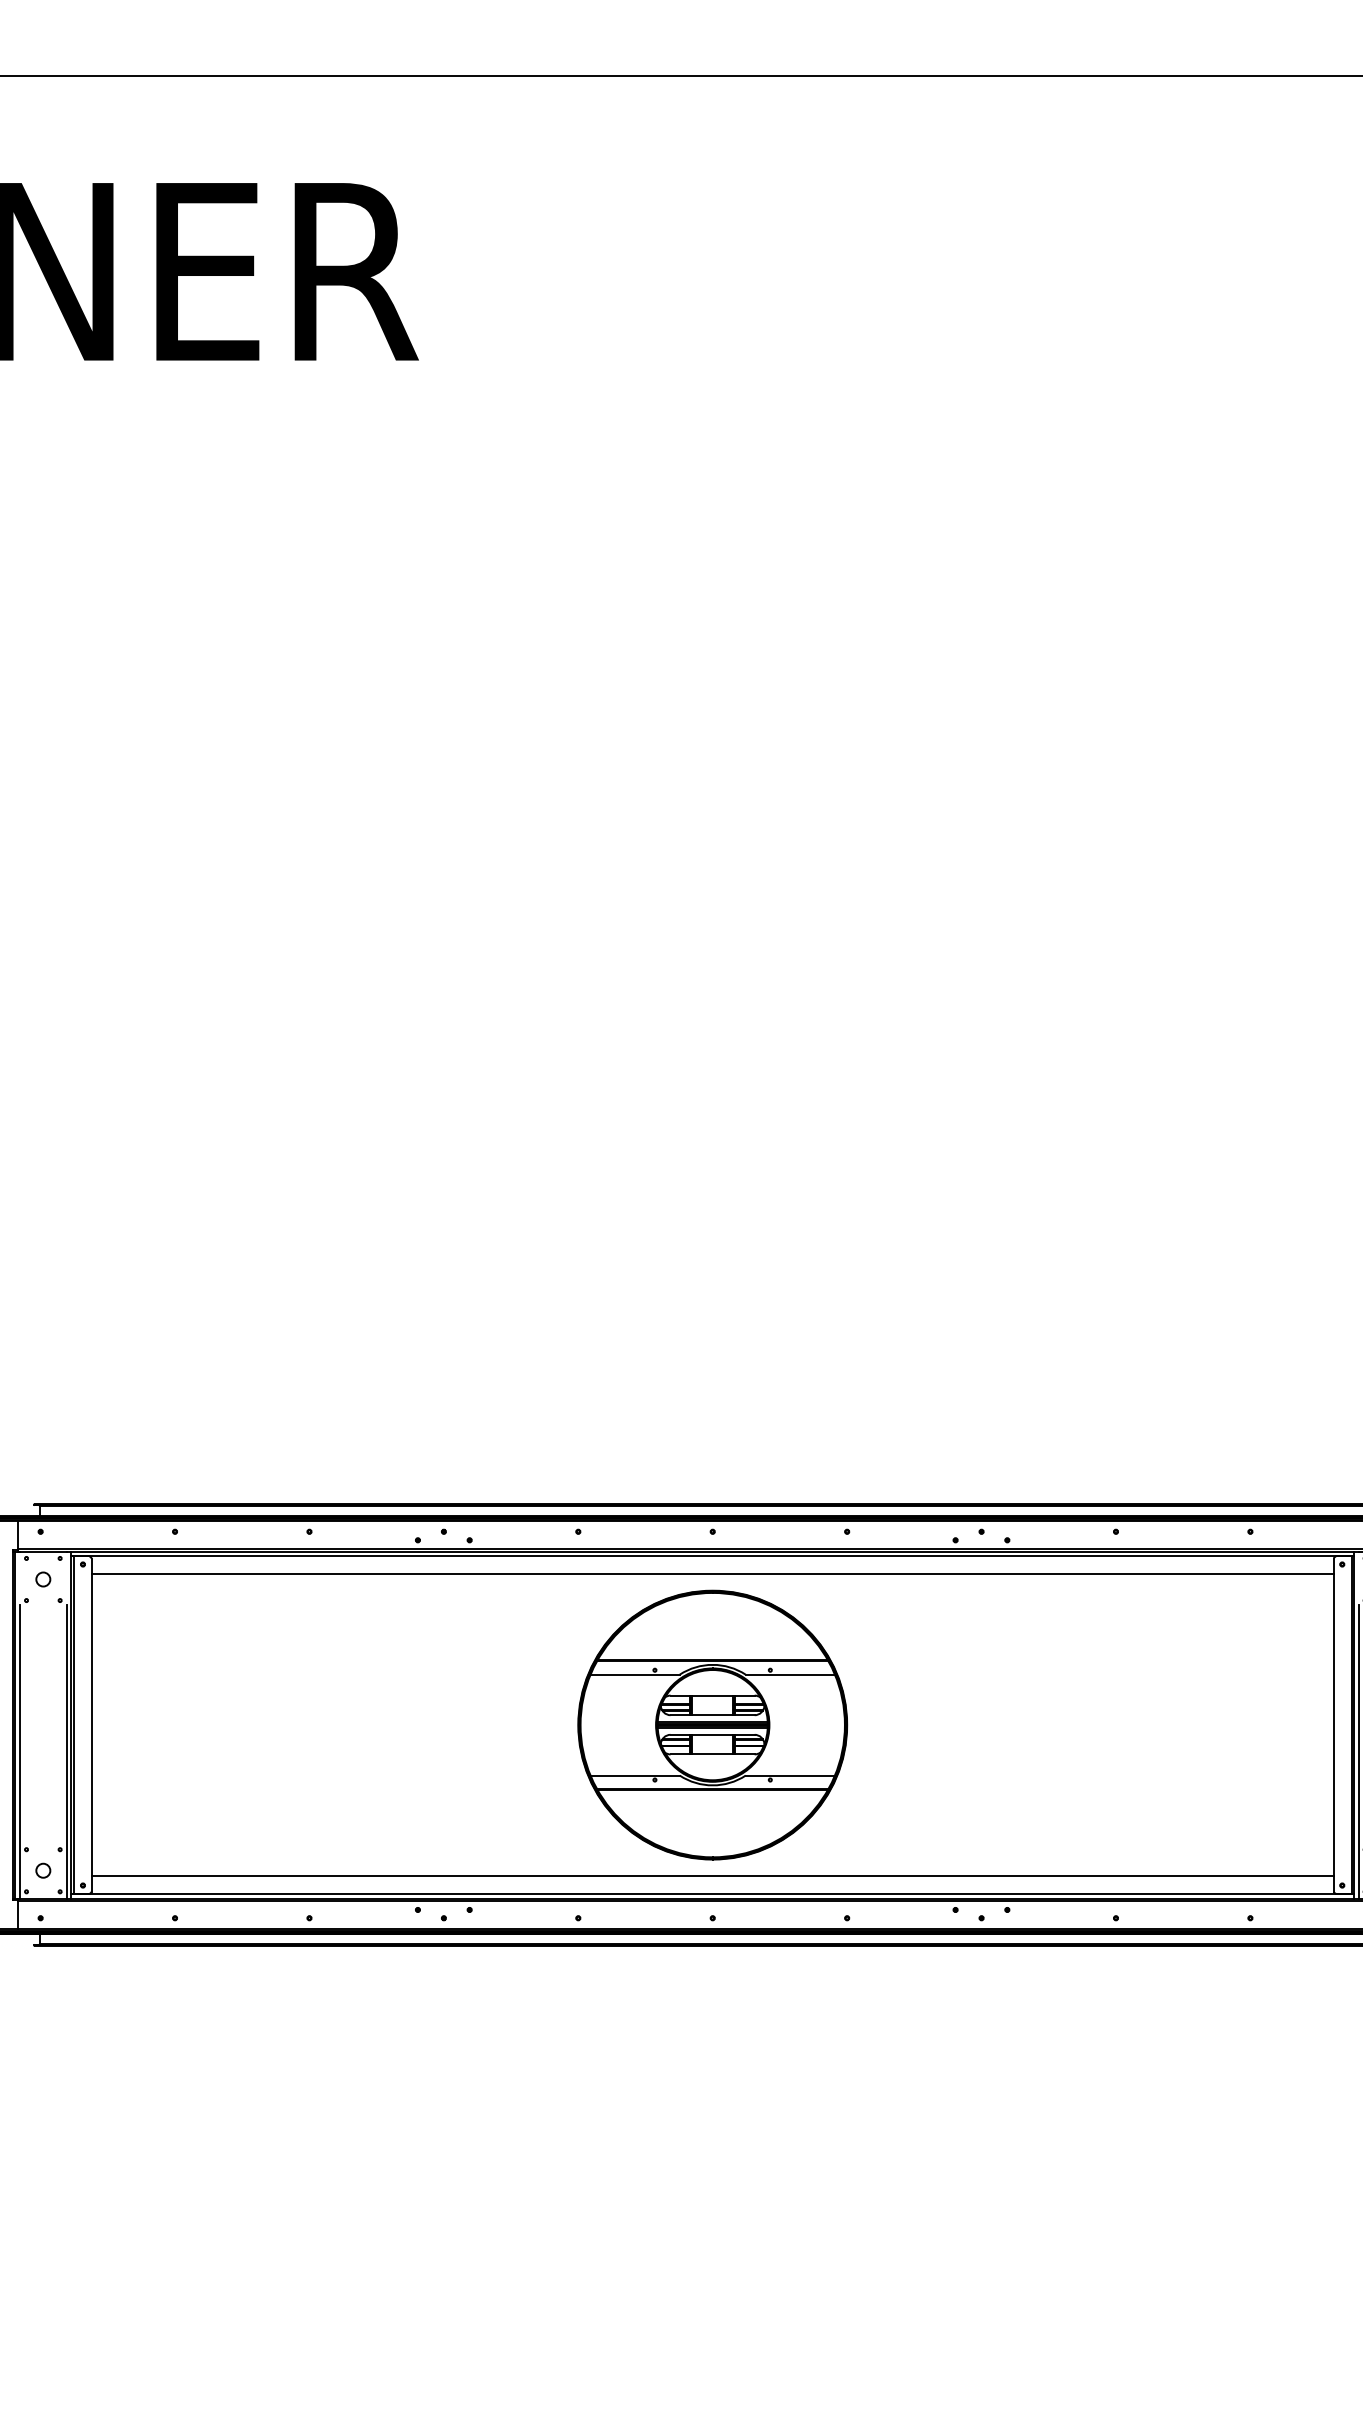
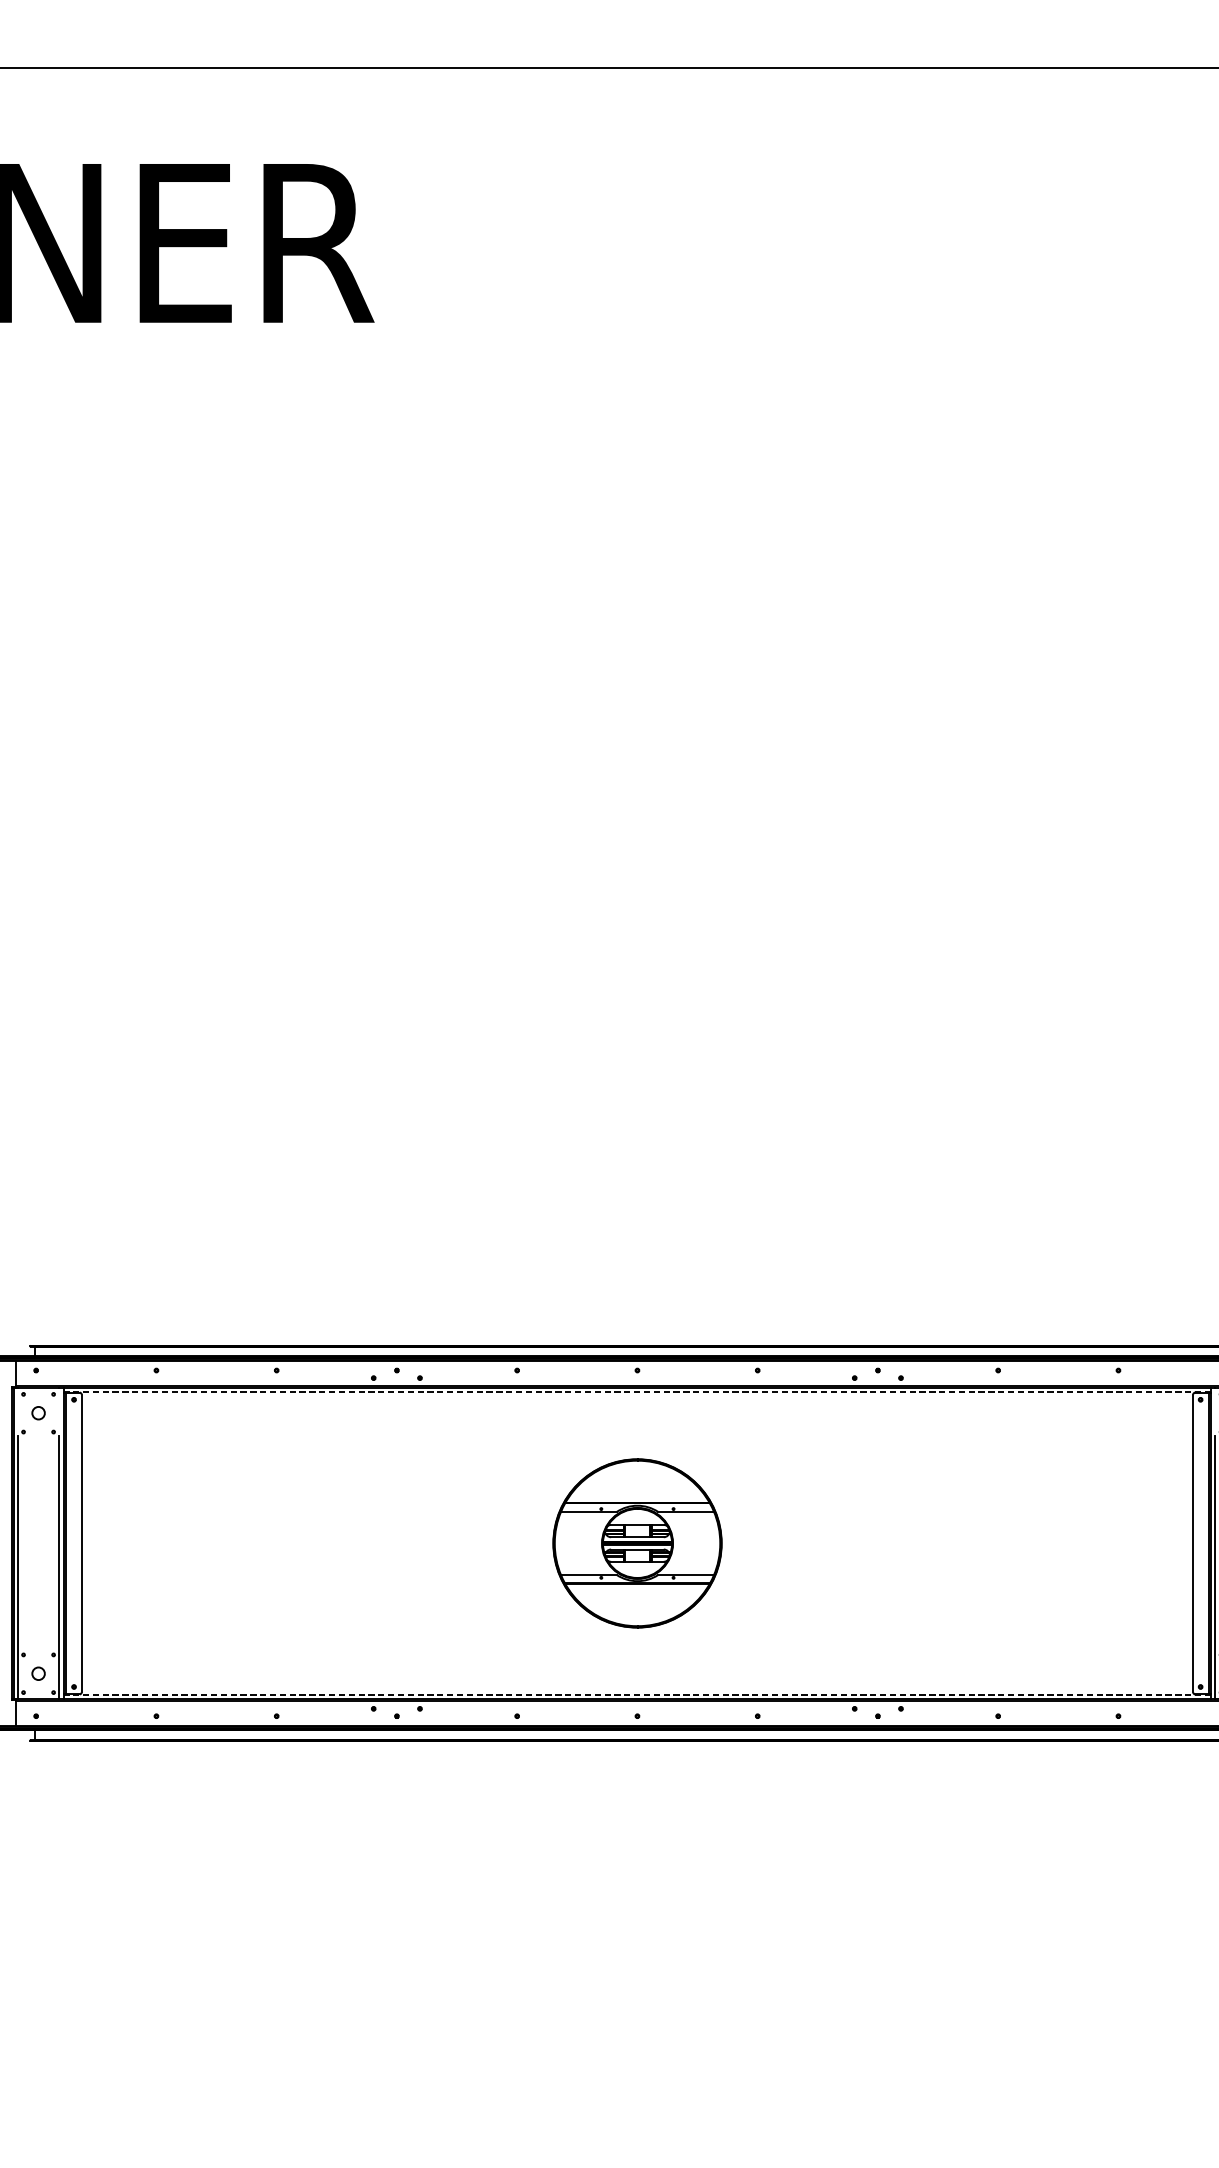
line: (712, 1556) -> (637, 1392), solid -> dashed
line: (712, 1573) -> (637, 1407), removed
part: (712, 1724) -> (637, 1542), size x0.7
line: (712, 1876) -> (637, 1678), removed
line: (712, 1894) -> (637, 1695), solid -> dashed

